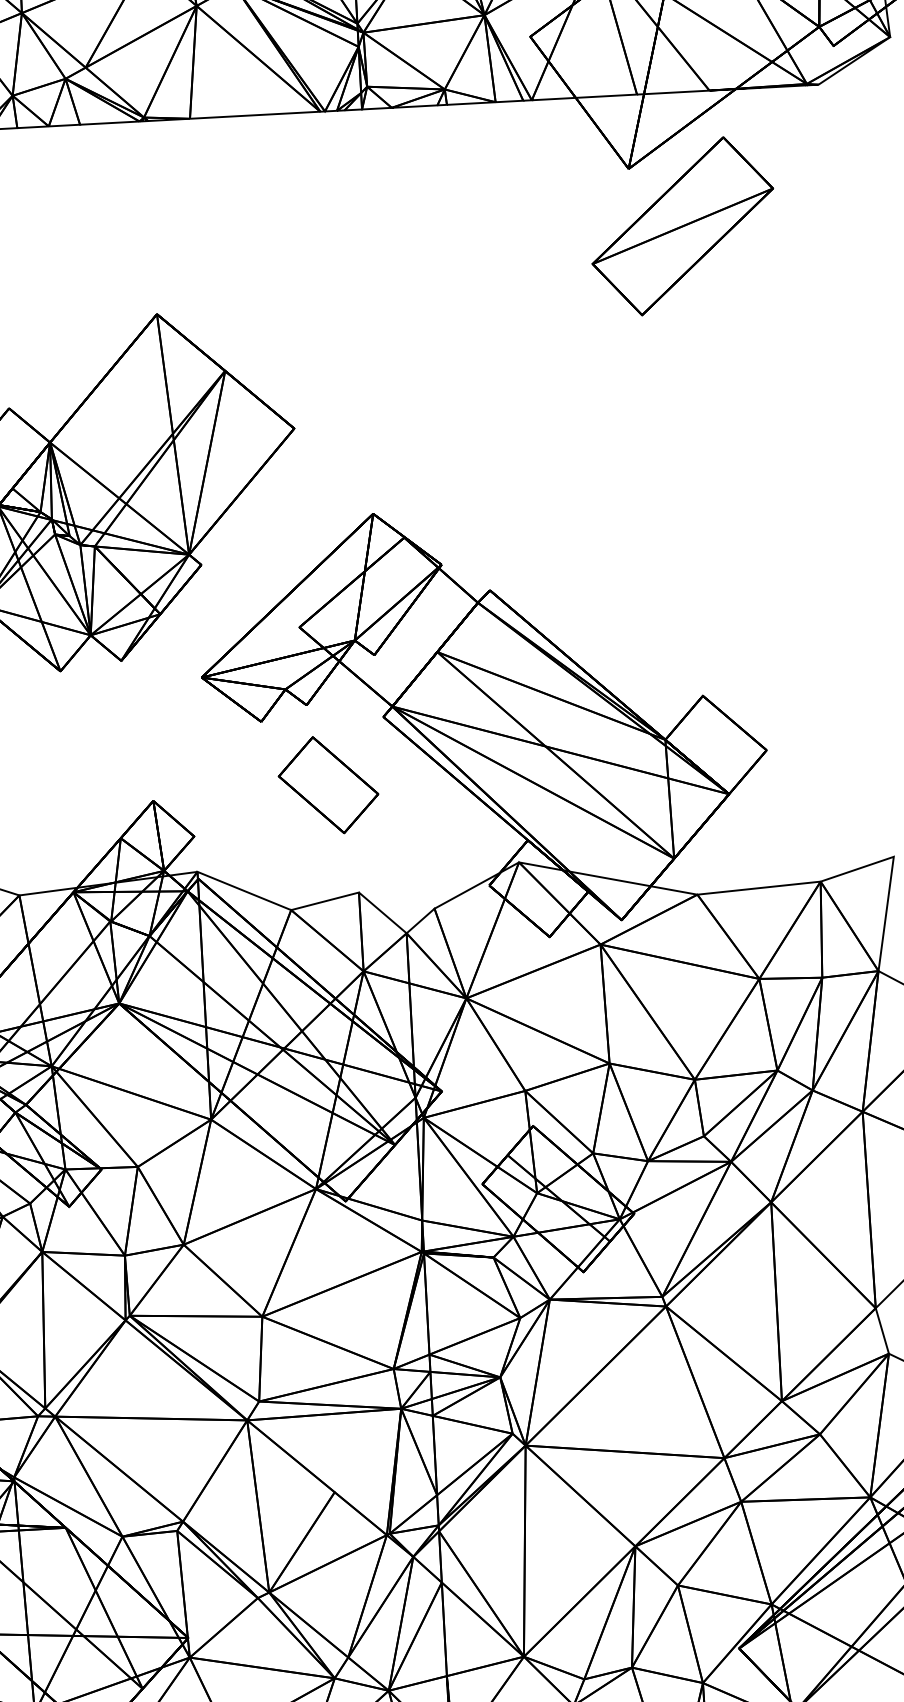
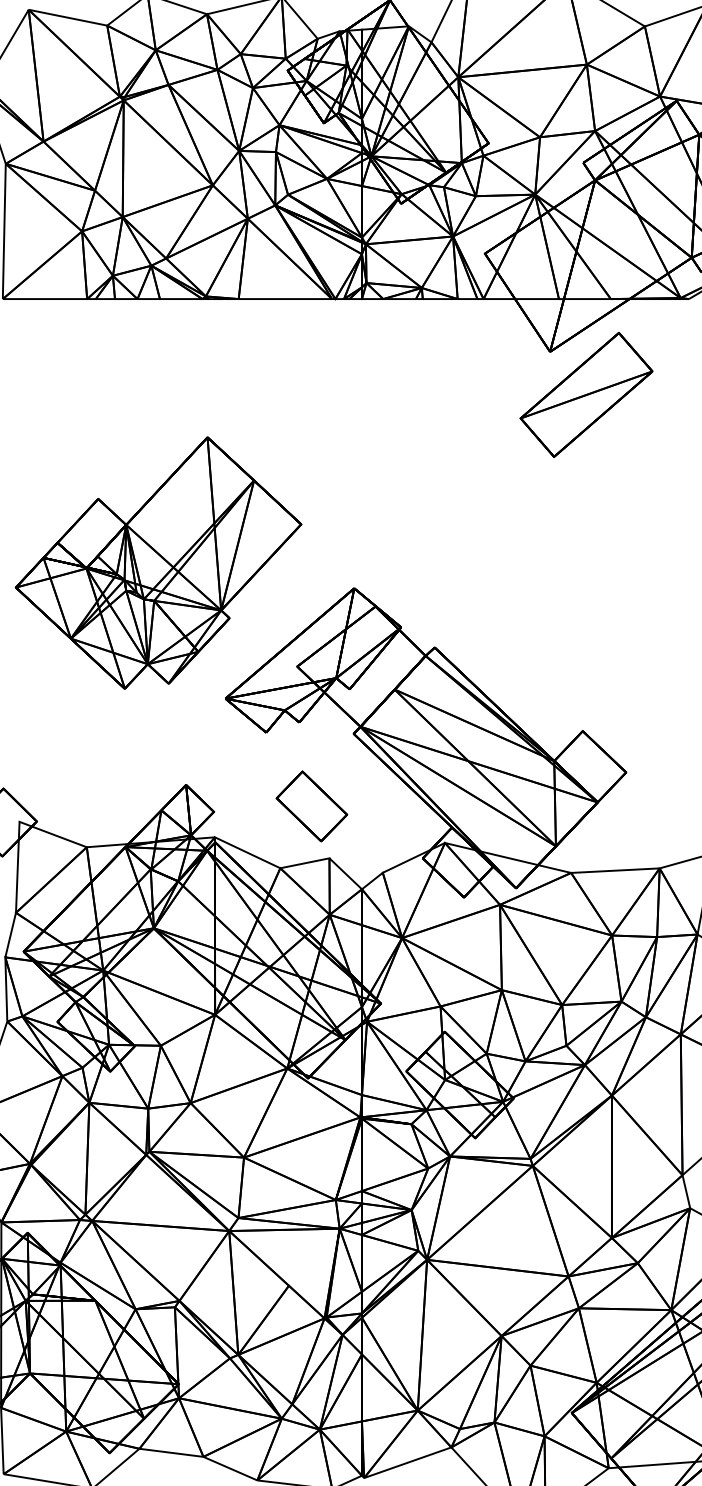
part: (328, 785) -> (311, 806), moved

